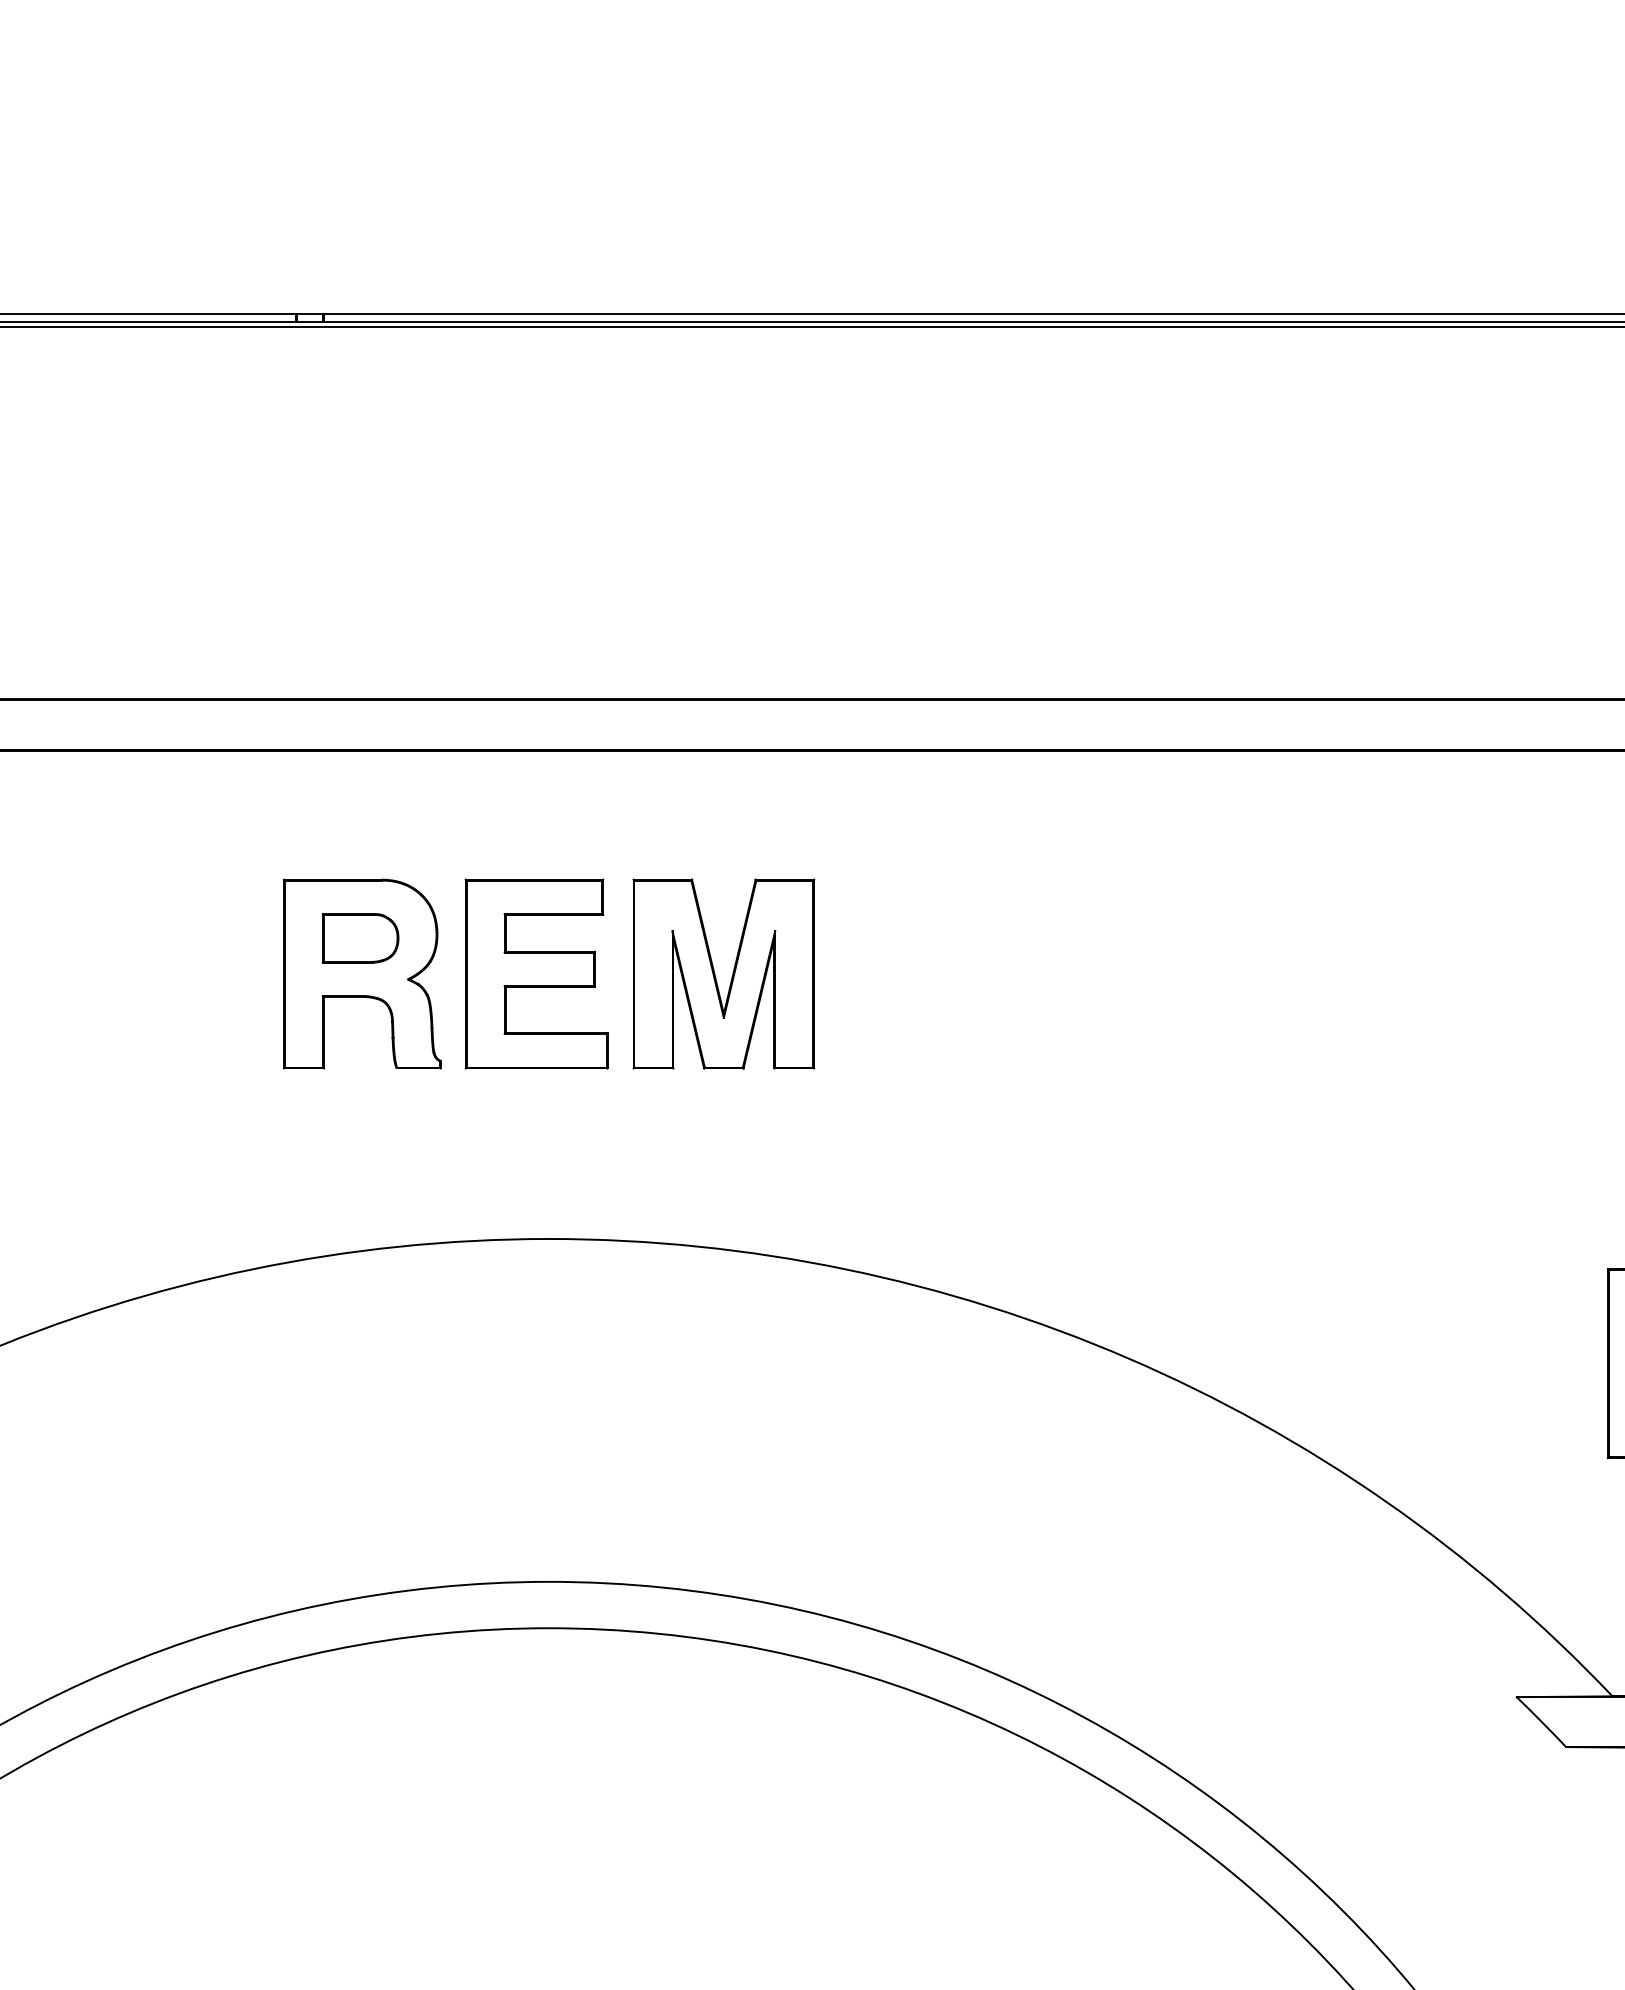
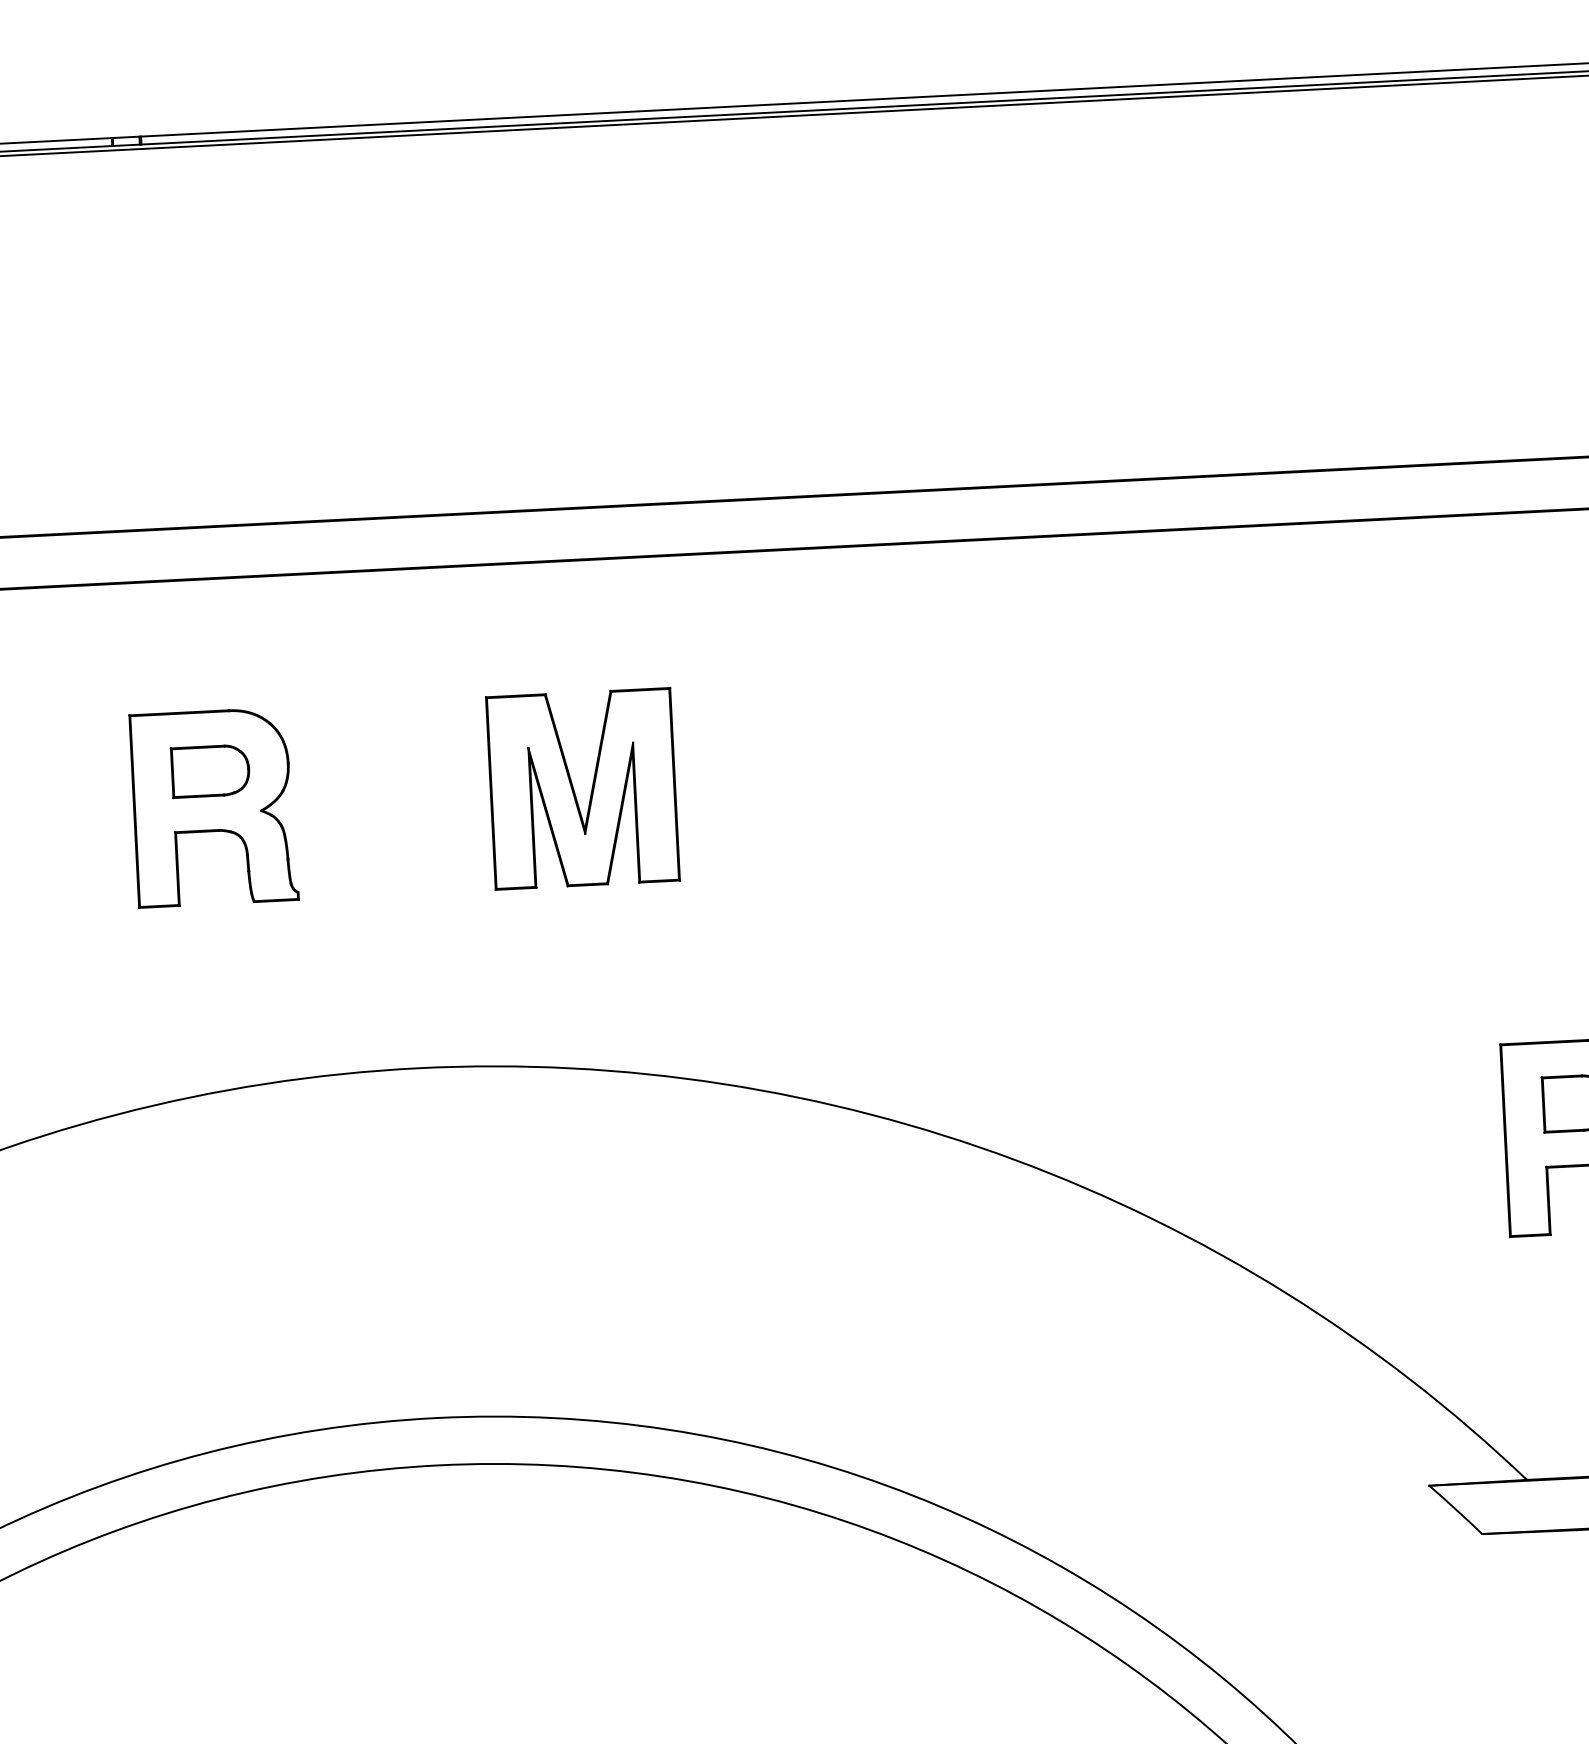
part: (536, 973) -> (391, 798), removed

